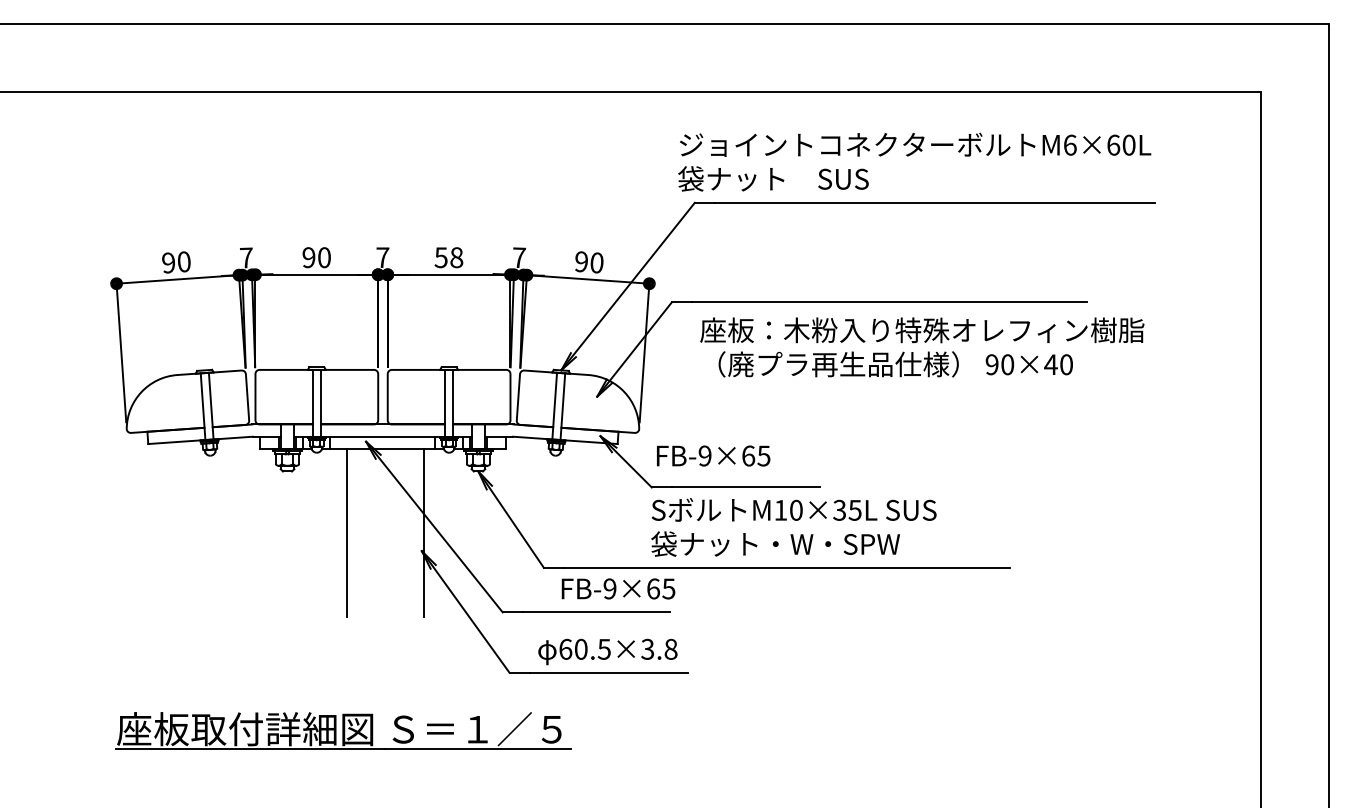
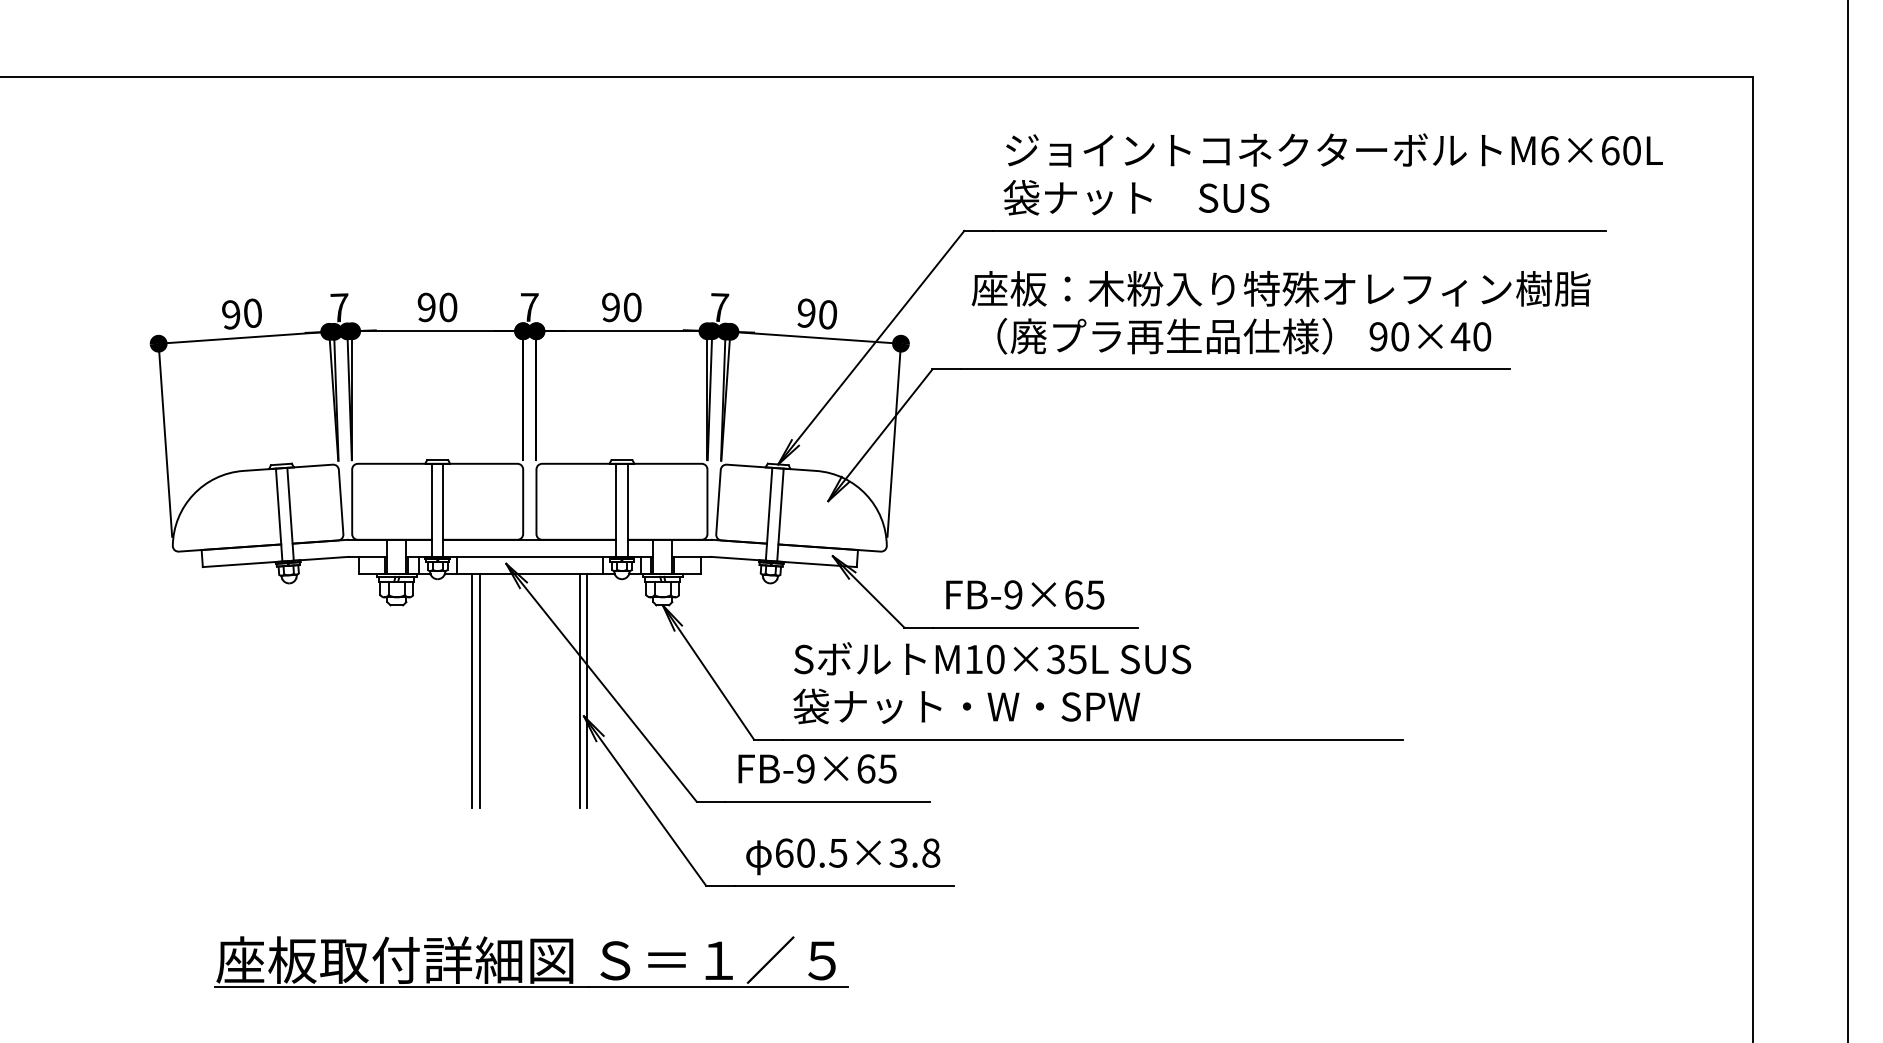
text: (914, 161) -> (1333, 173), moved
text: (448, 257) -> (621, 307), 58 -> 90
text: (922, 347) -> (1281, 312), moved
text: (713, 455) -> (1025, 594), moved
text: (793, 527) -> (991, 683), moved
line: (341, 533) -> (472, 691), added
line: (419, 533) -> (580, 691), added
text: (618, 588) -> (817, 768), moved
part: (343, 730) -> (531, 962), moved

